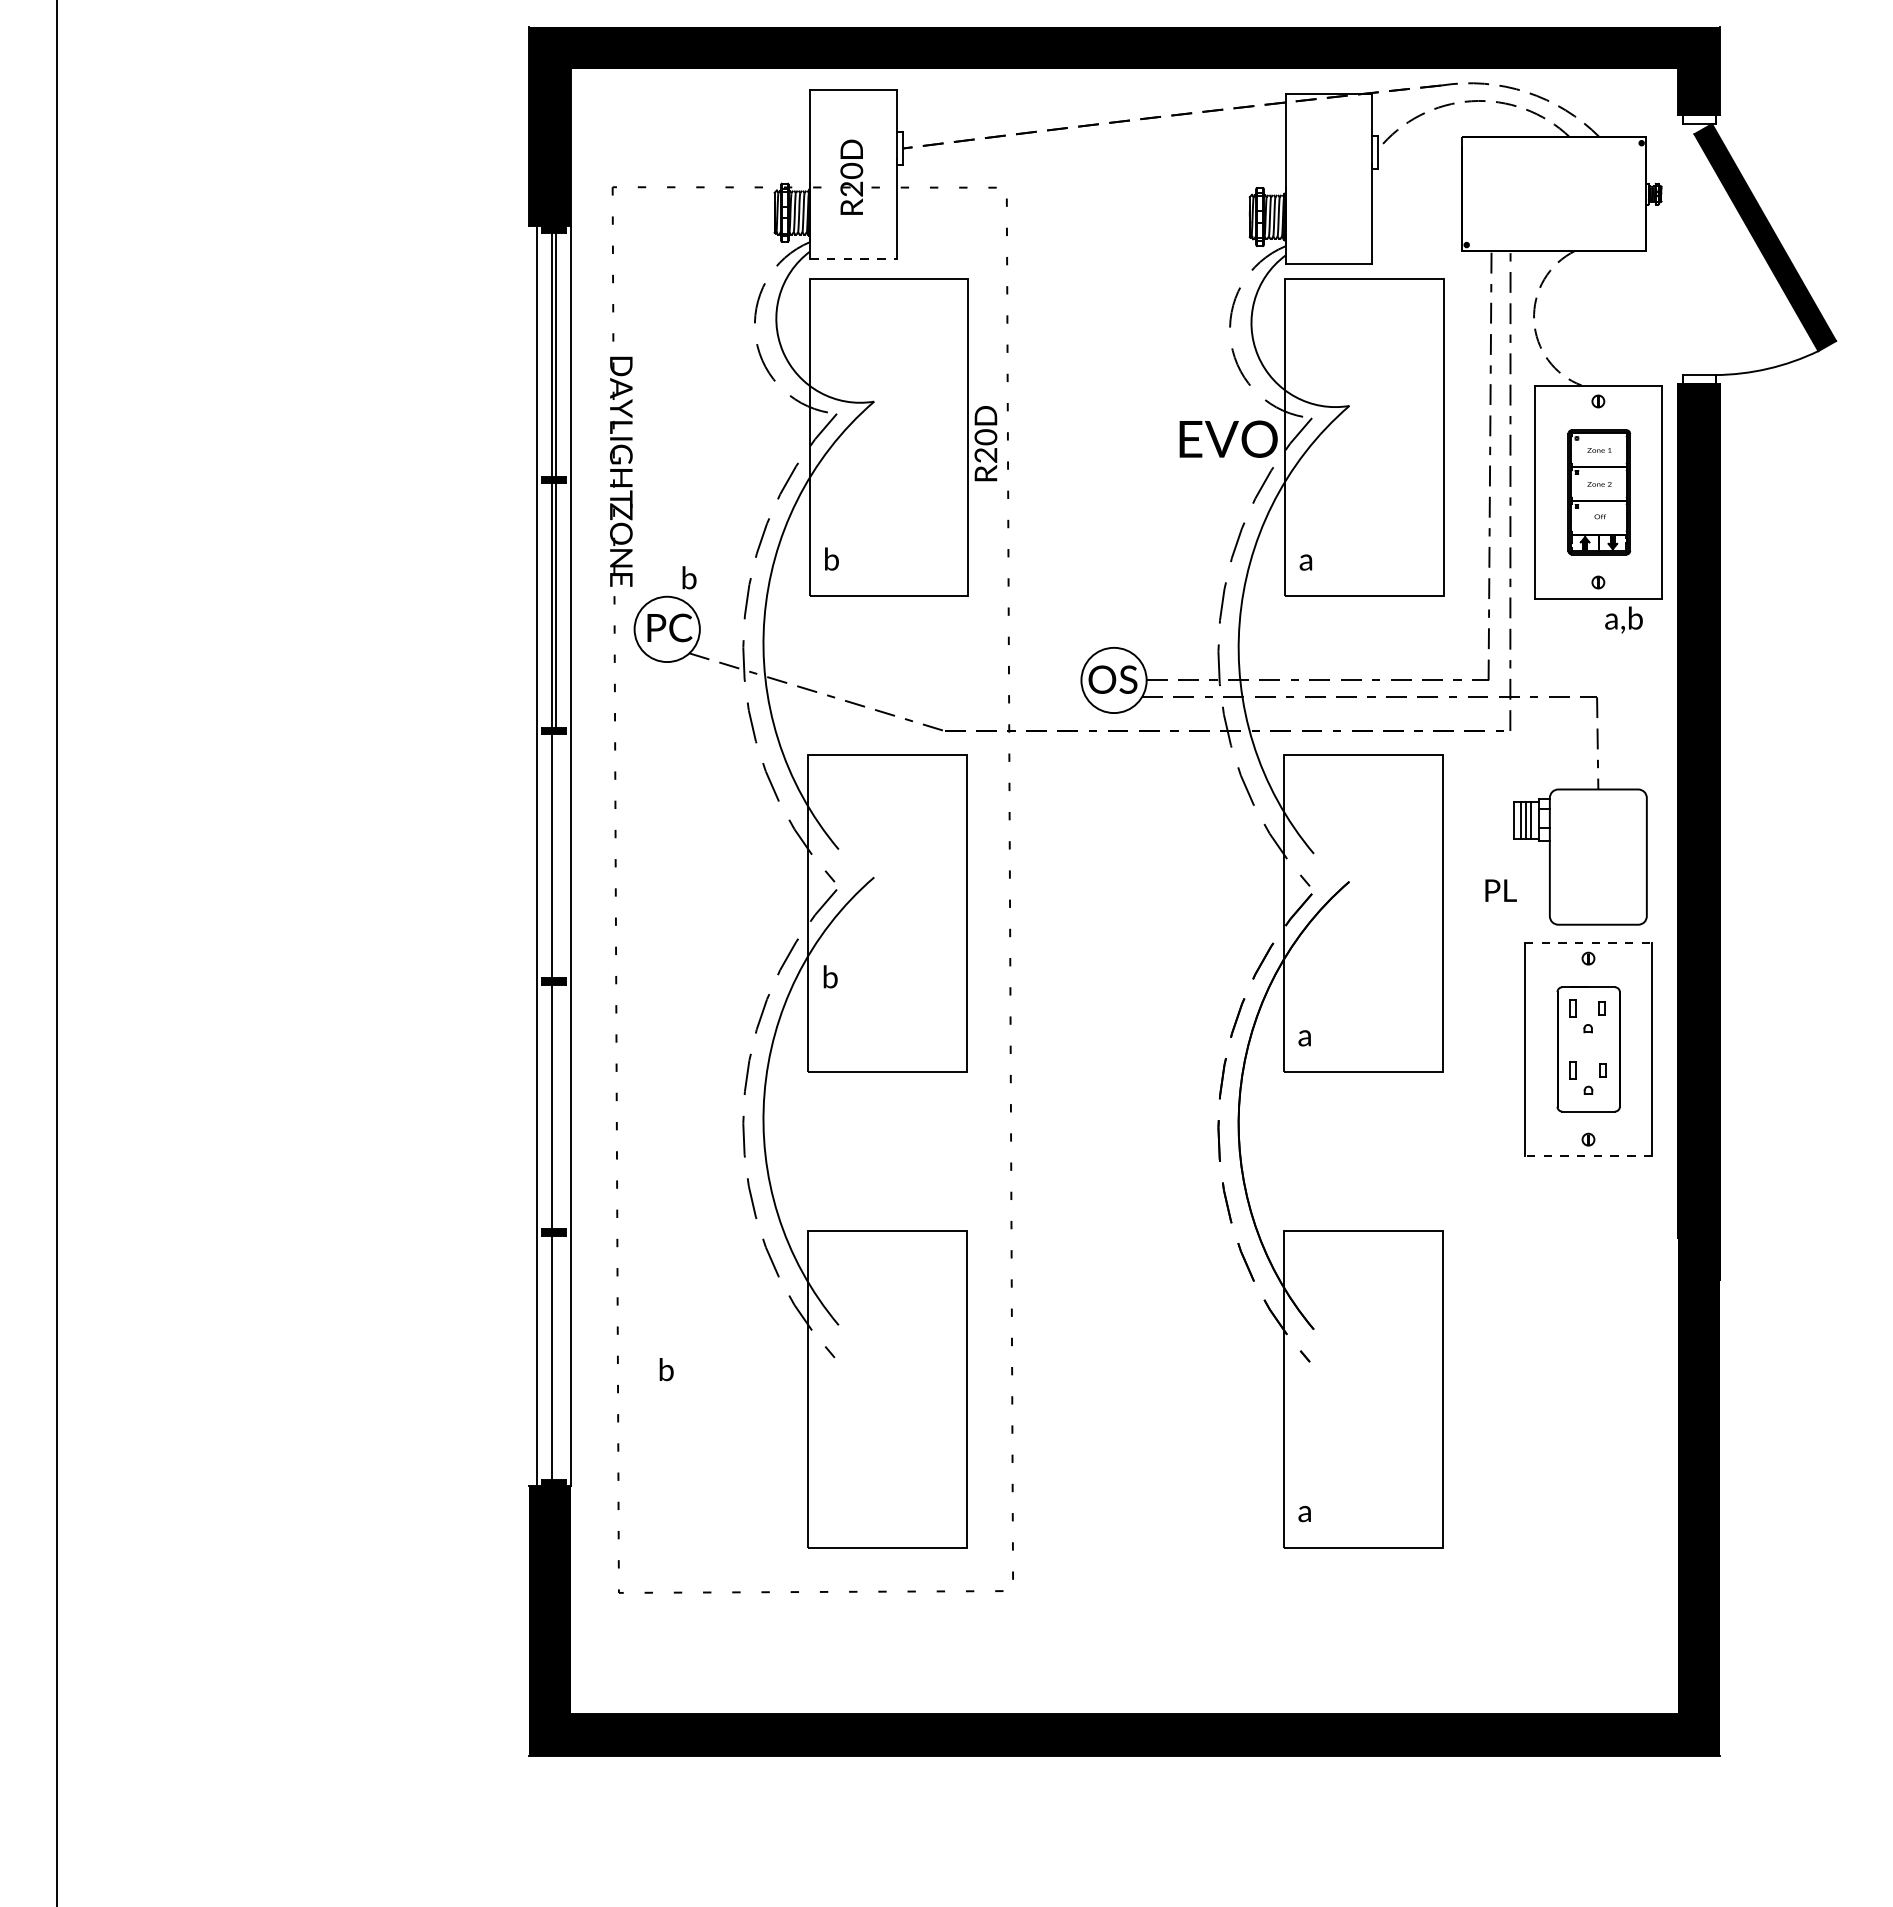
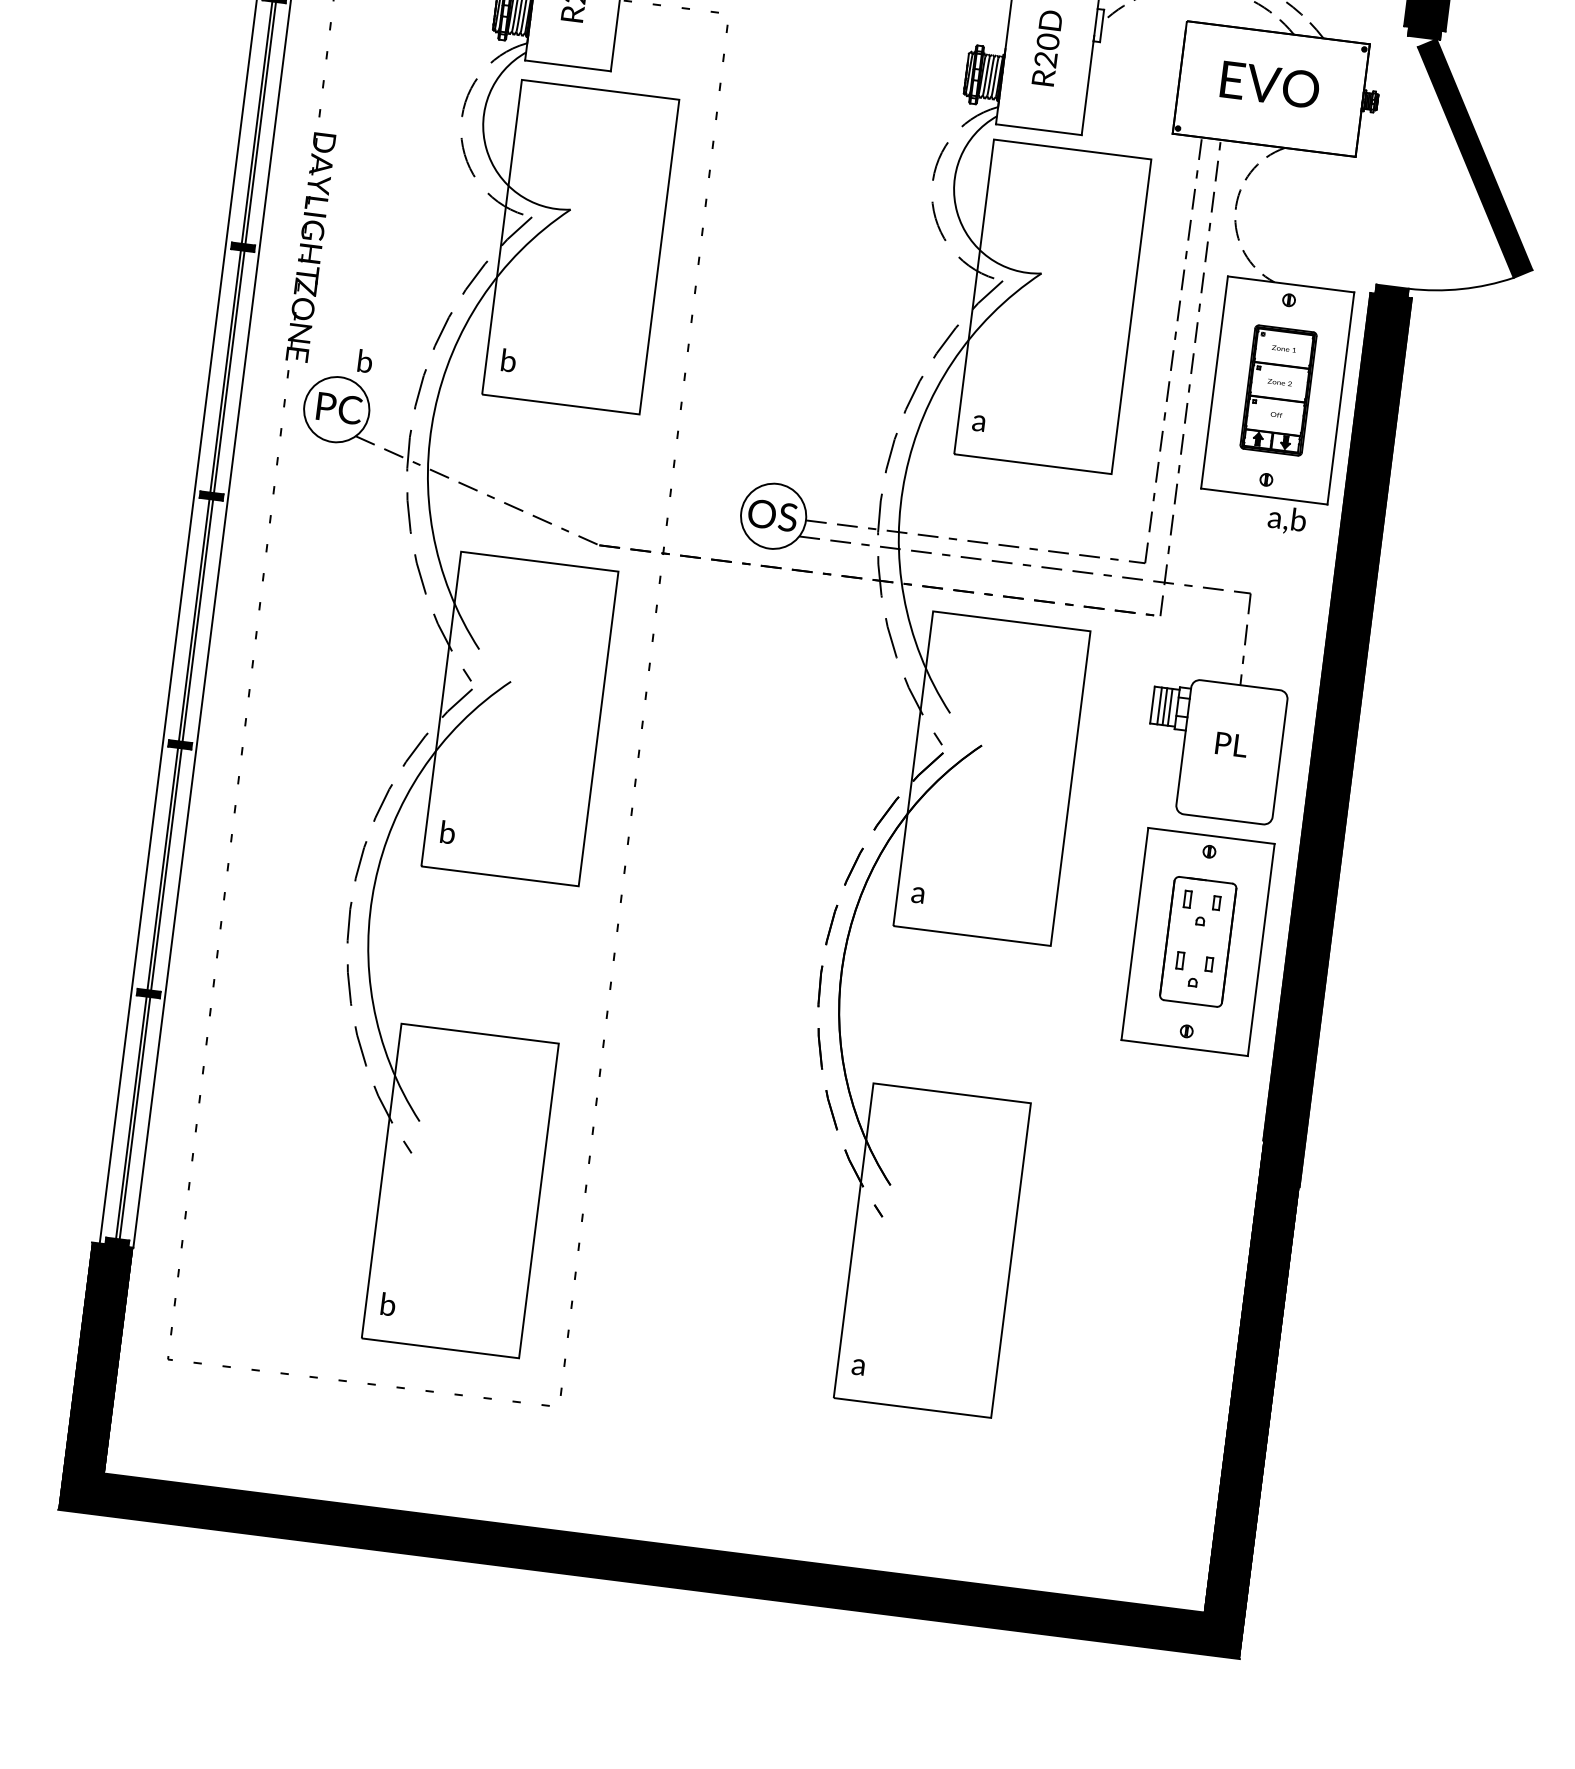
fill: (1699, 119) -> (1424, 33), added
line: (854, 259) -> (568, 66), dashed -> solid
fill: (1699, 379) -> (1392, 291), added
text: (1228, 438) -> (1270, 84), moved
text: (985, 443) -> (1046, 47), moved
line: (555, 856) -> (197, 620), added
text: (1500, 890) -> (1231, 744), moved
line: (1588, 942) -> (1211, 835), dashed -> solid
text: (830, 976) -> (447, 832), moved
line: (555, 1106) -> (166, 869), added
line: (1588, 1156) -> (1184, 1048), dashed -> solid
line: (555, 1357) -> (134, 1118), added
text: (666, 1369) -> (388, 1304), moved

